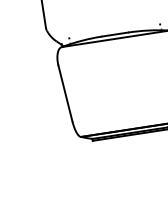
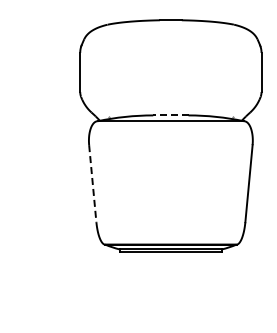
line: (114, 34) -> (170, 115), solid -> dashed
line: (65, 93) -> (92, 183), solid -> dashed

